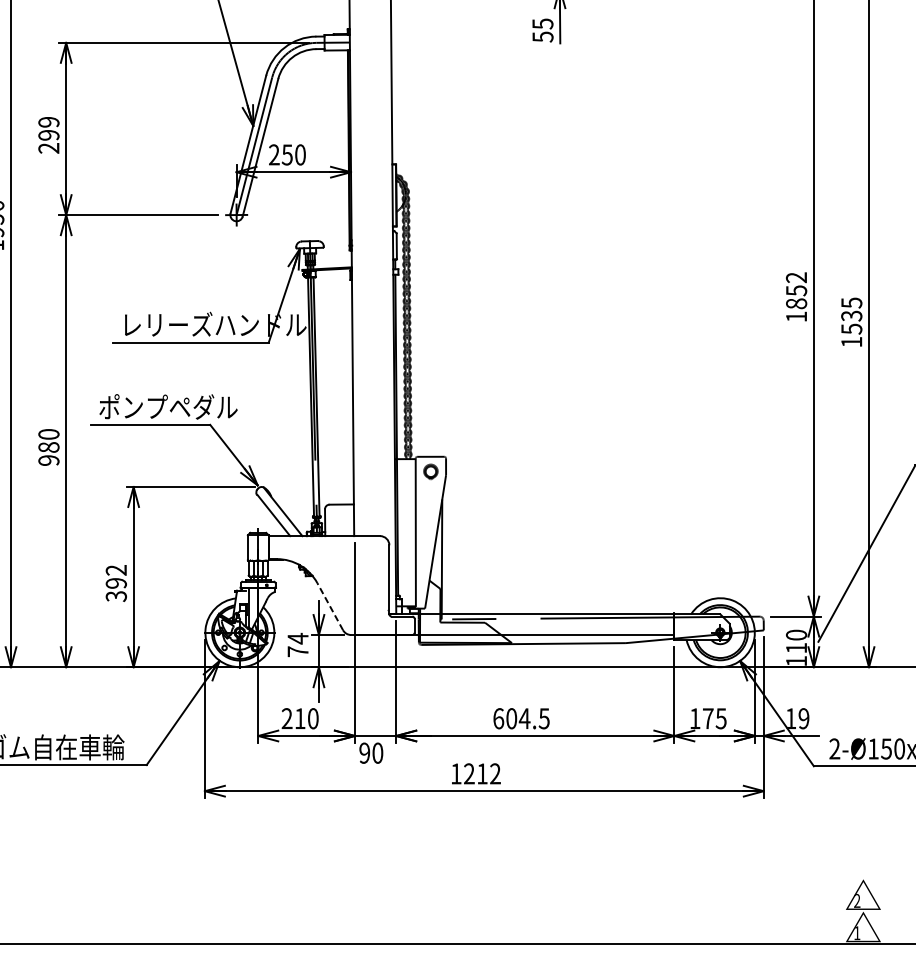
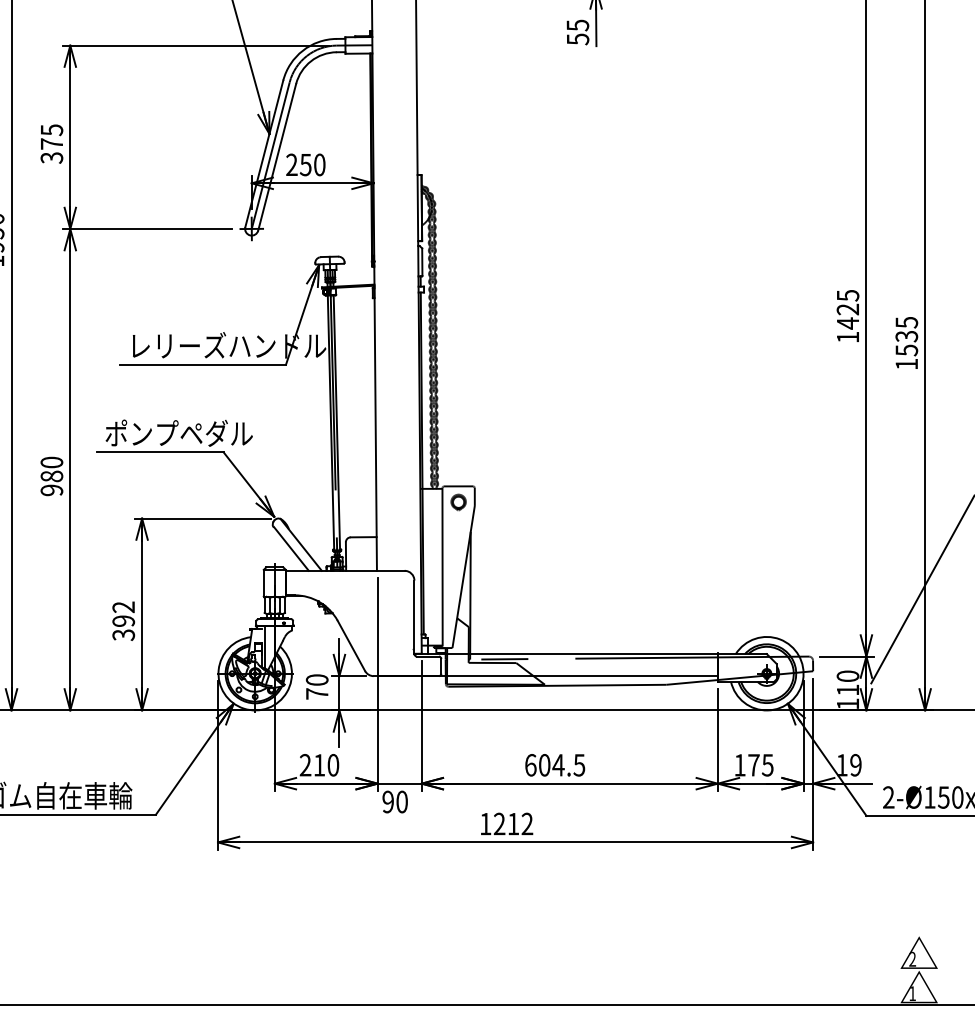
text: (48, 134) -> (51, 143), 299 -> 375
text: (796, 290) -> (847, 309), 1852 -> 1425
line: (330, 606) -> (351, 645), dashed -> solid
text: (297, 638) -> (316, 679), 74 -> 70

